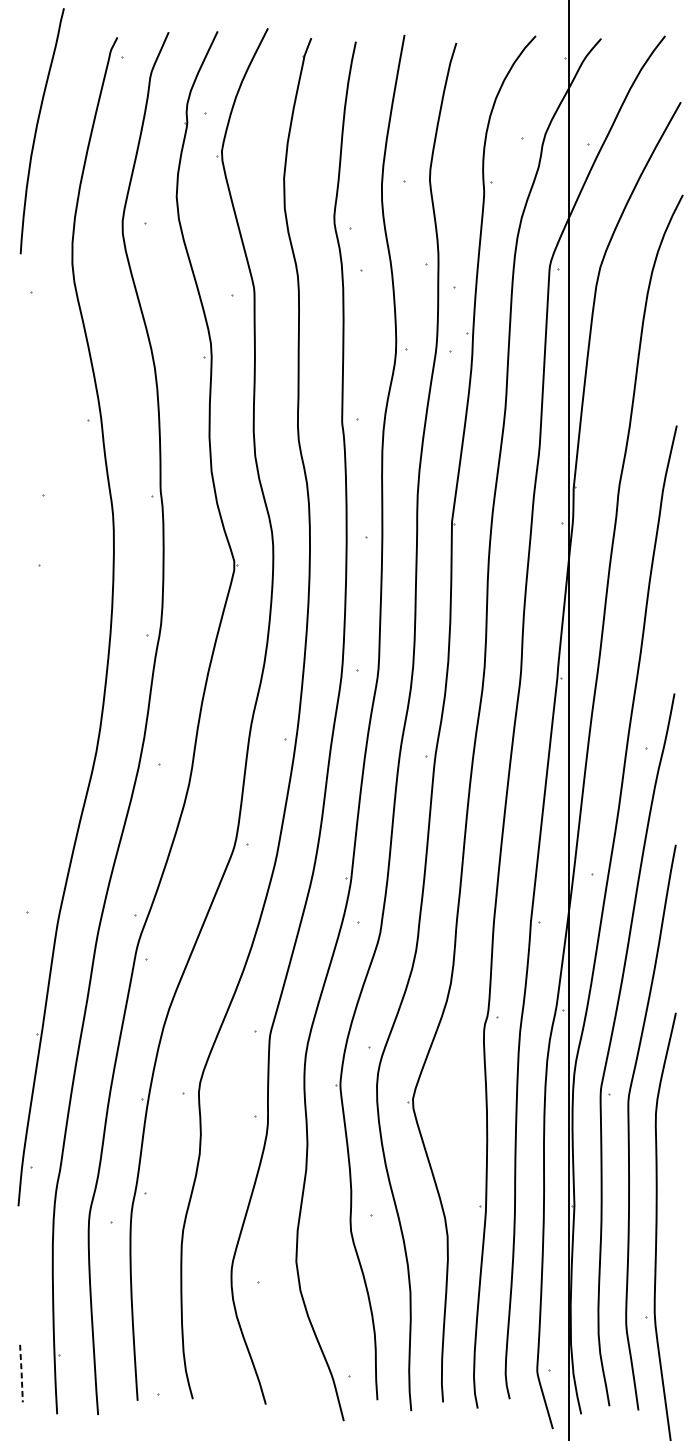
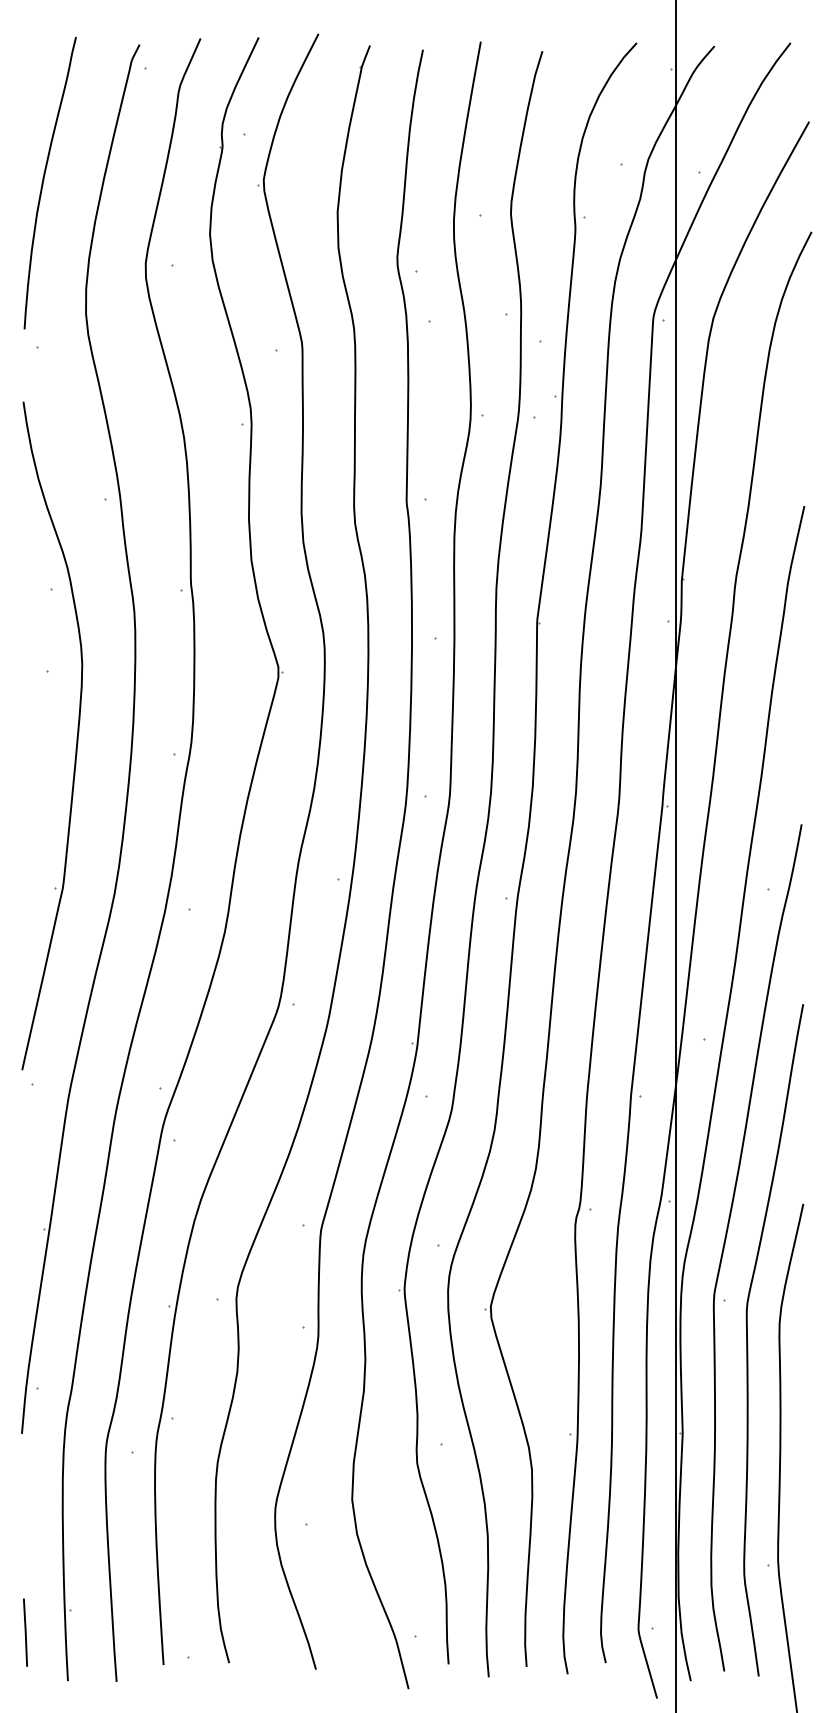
curve: (37, 128) -> (44, 180), moved
part: (64, 619) -> (76, 736), added
line: (21, 1373) -> (25, 1632), dashed -> solid

